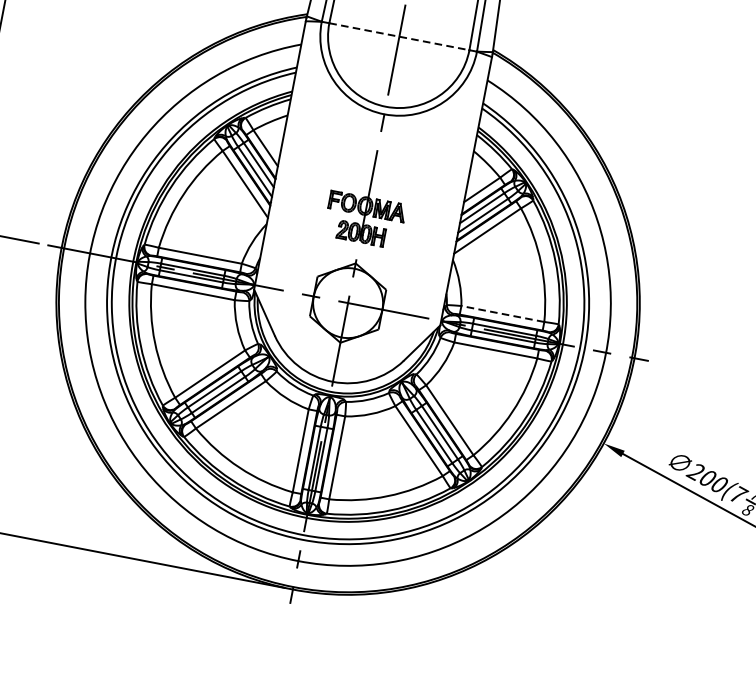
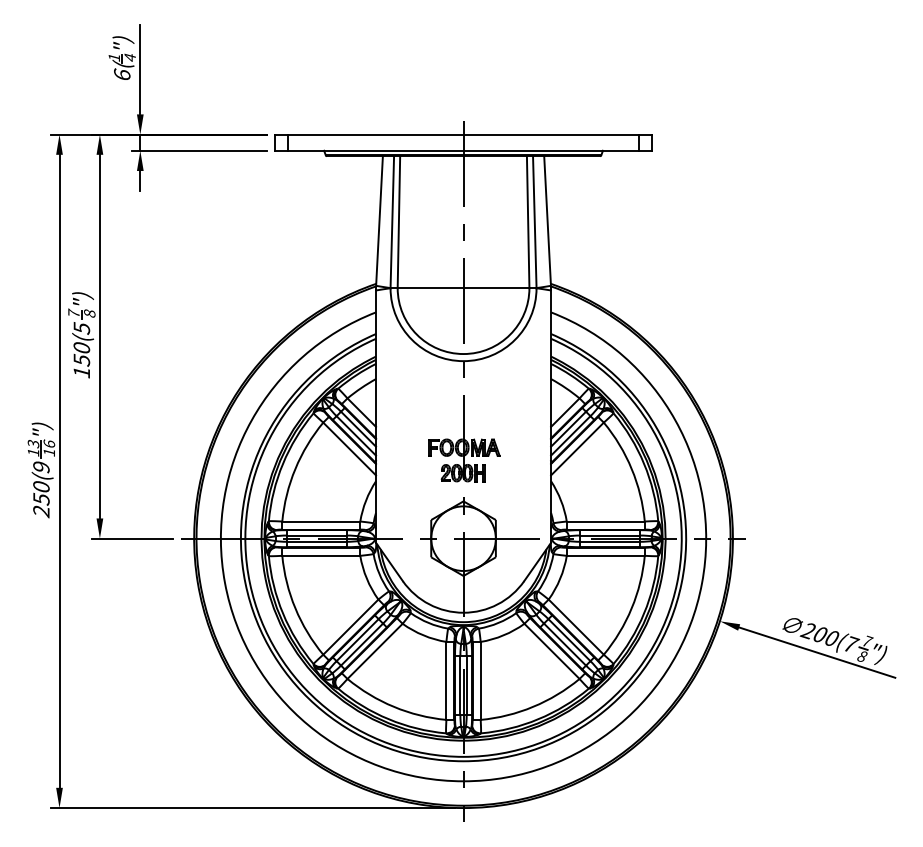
line: (399, 37) -> (463, 288), dashed -> solid
line: (502, 313) -> (605, 521), dashed -> solid

